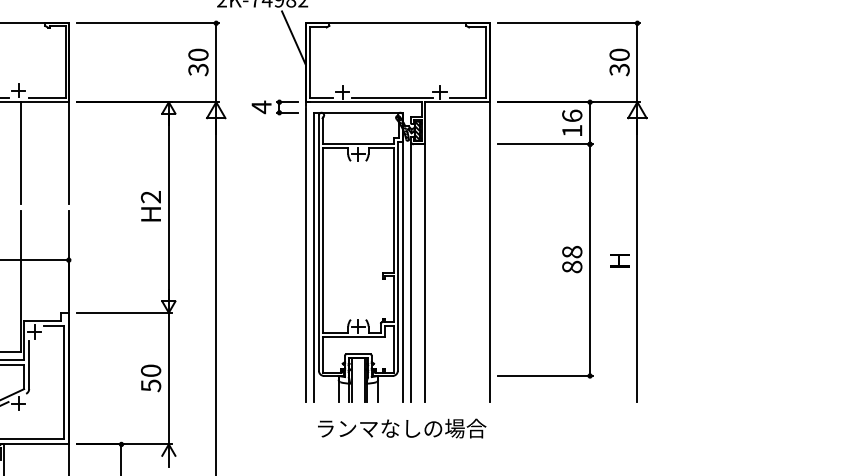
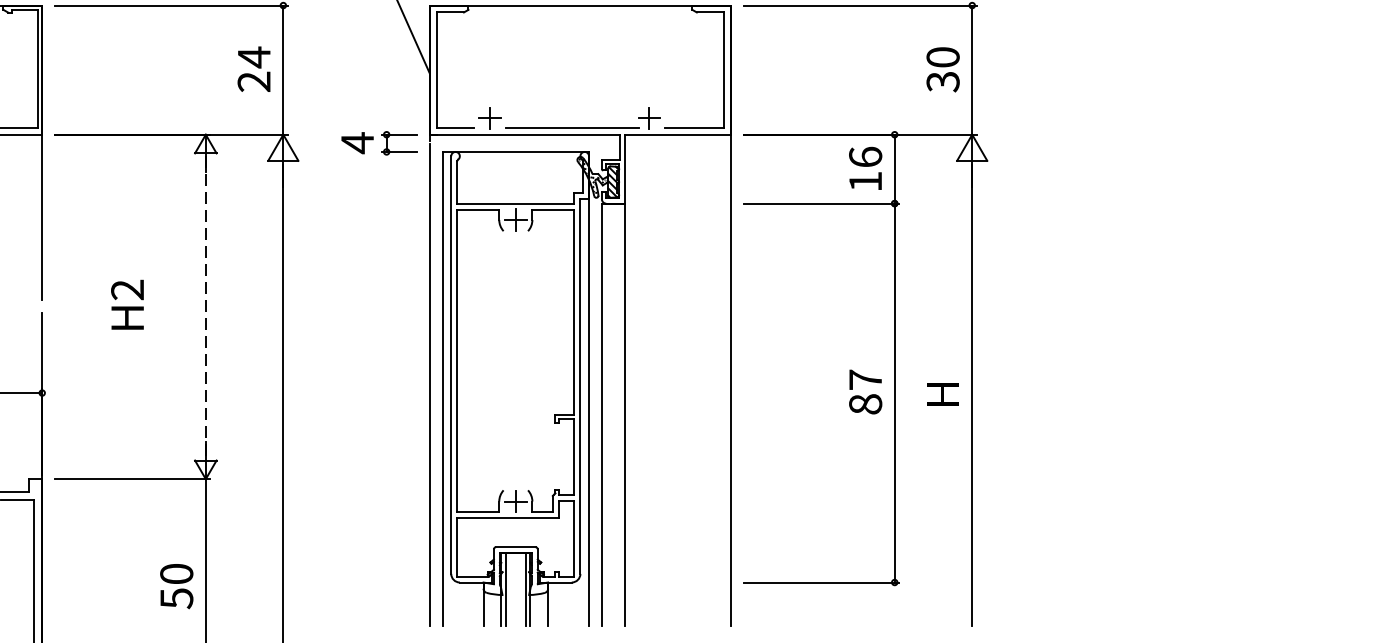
text: (198, 62) -> (254, 69), 30 -> 24
text: (150, 206) -> (126, 305), moved
line: (168, 208) -> (205, 308), solid -> dashed
text: (572, 251) -> (866, 378), 88 -> 87

